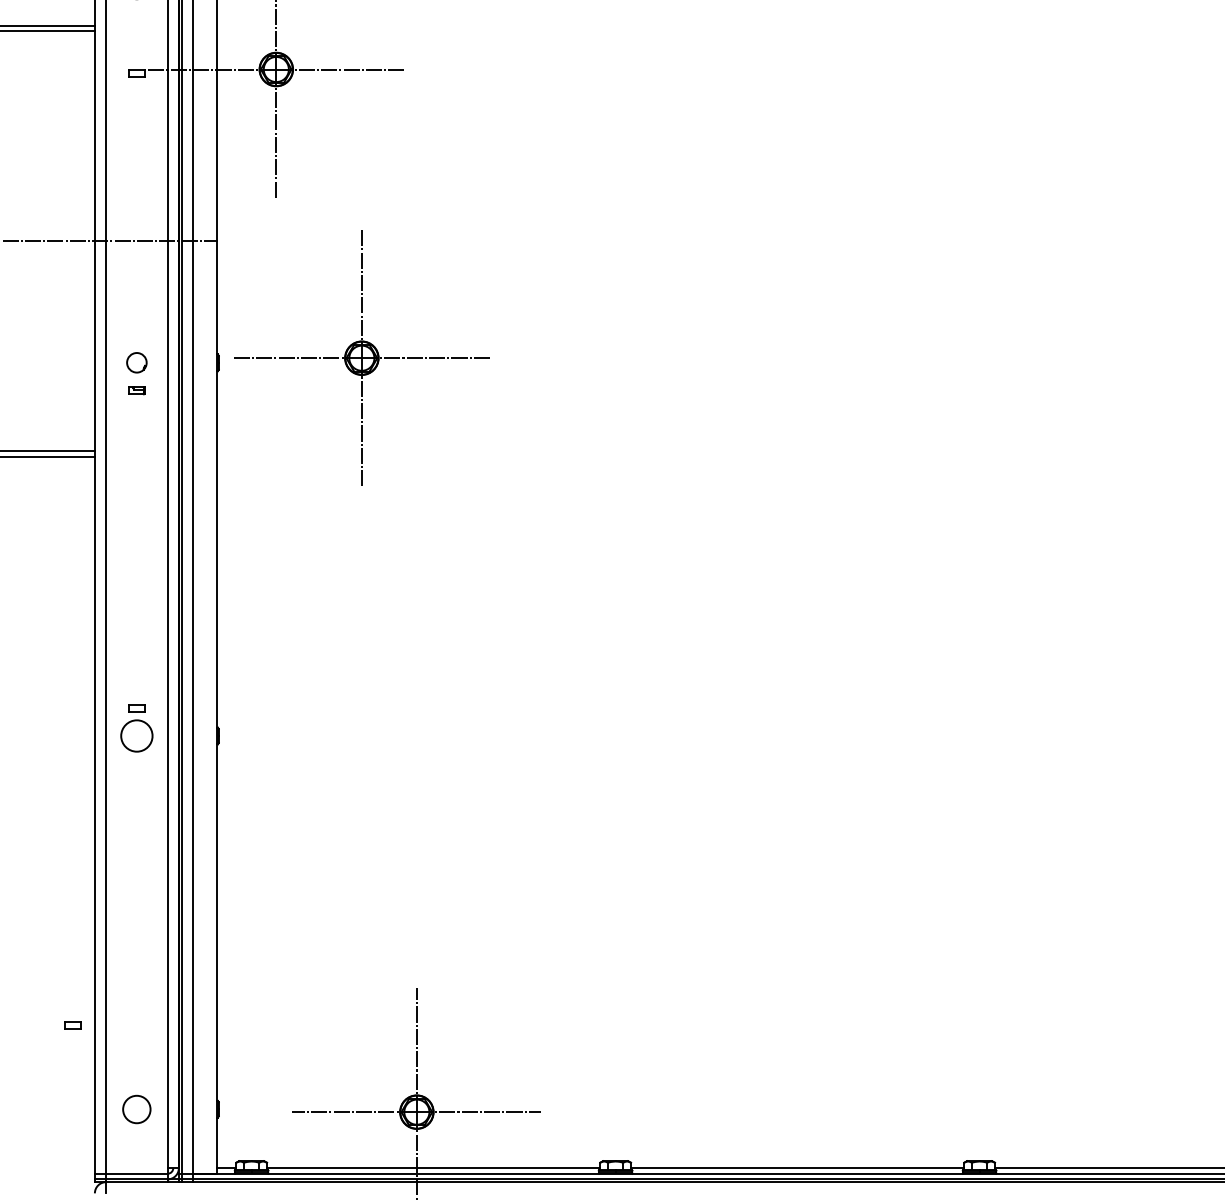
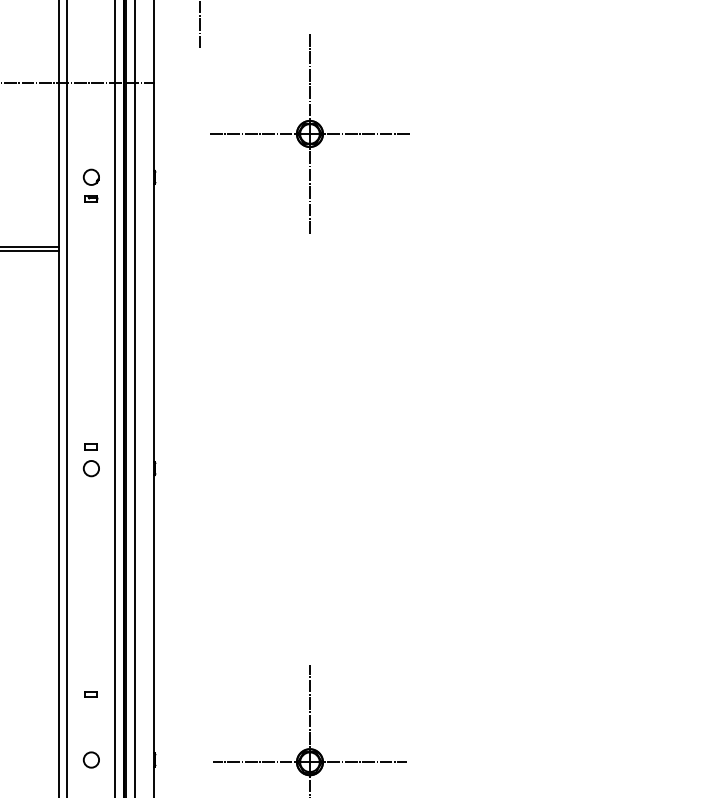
part: (361, 357) -> (309, 133), moved
circle: (136, 735) -> (91, 468), size x0.62
part: (72, 1025) -> (91, 694), moved
circle: (136, 1108) -> (91, 759), size x0.71

